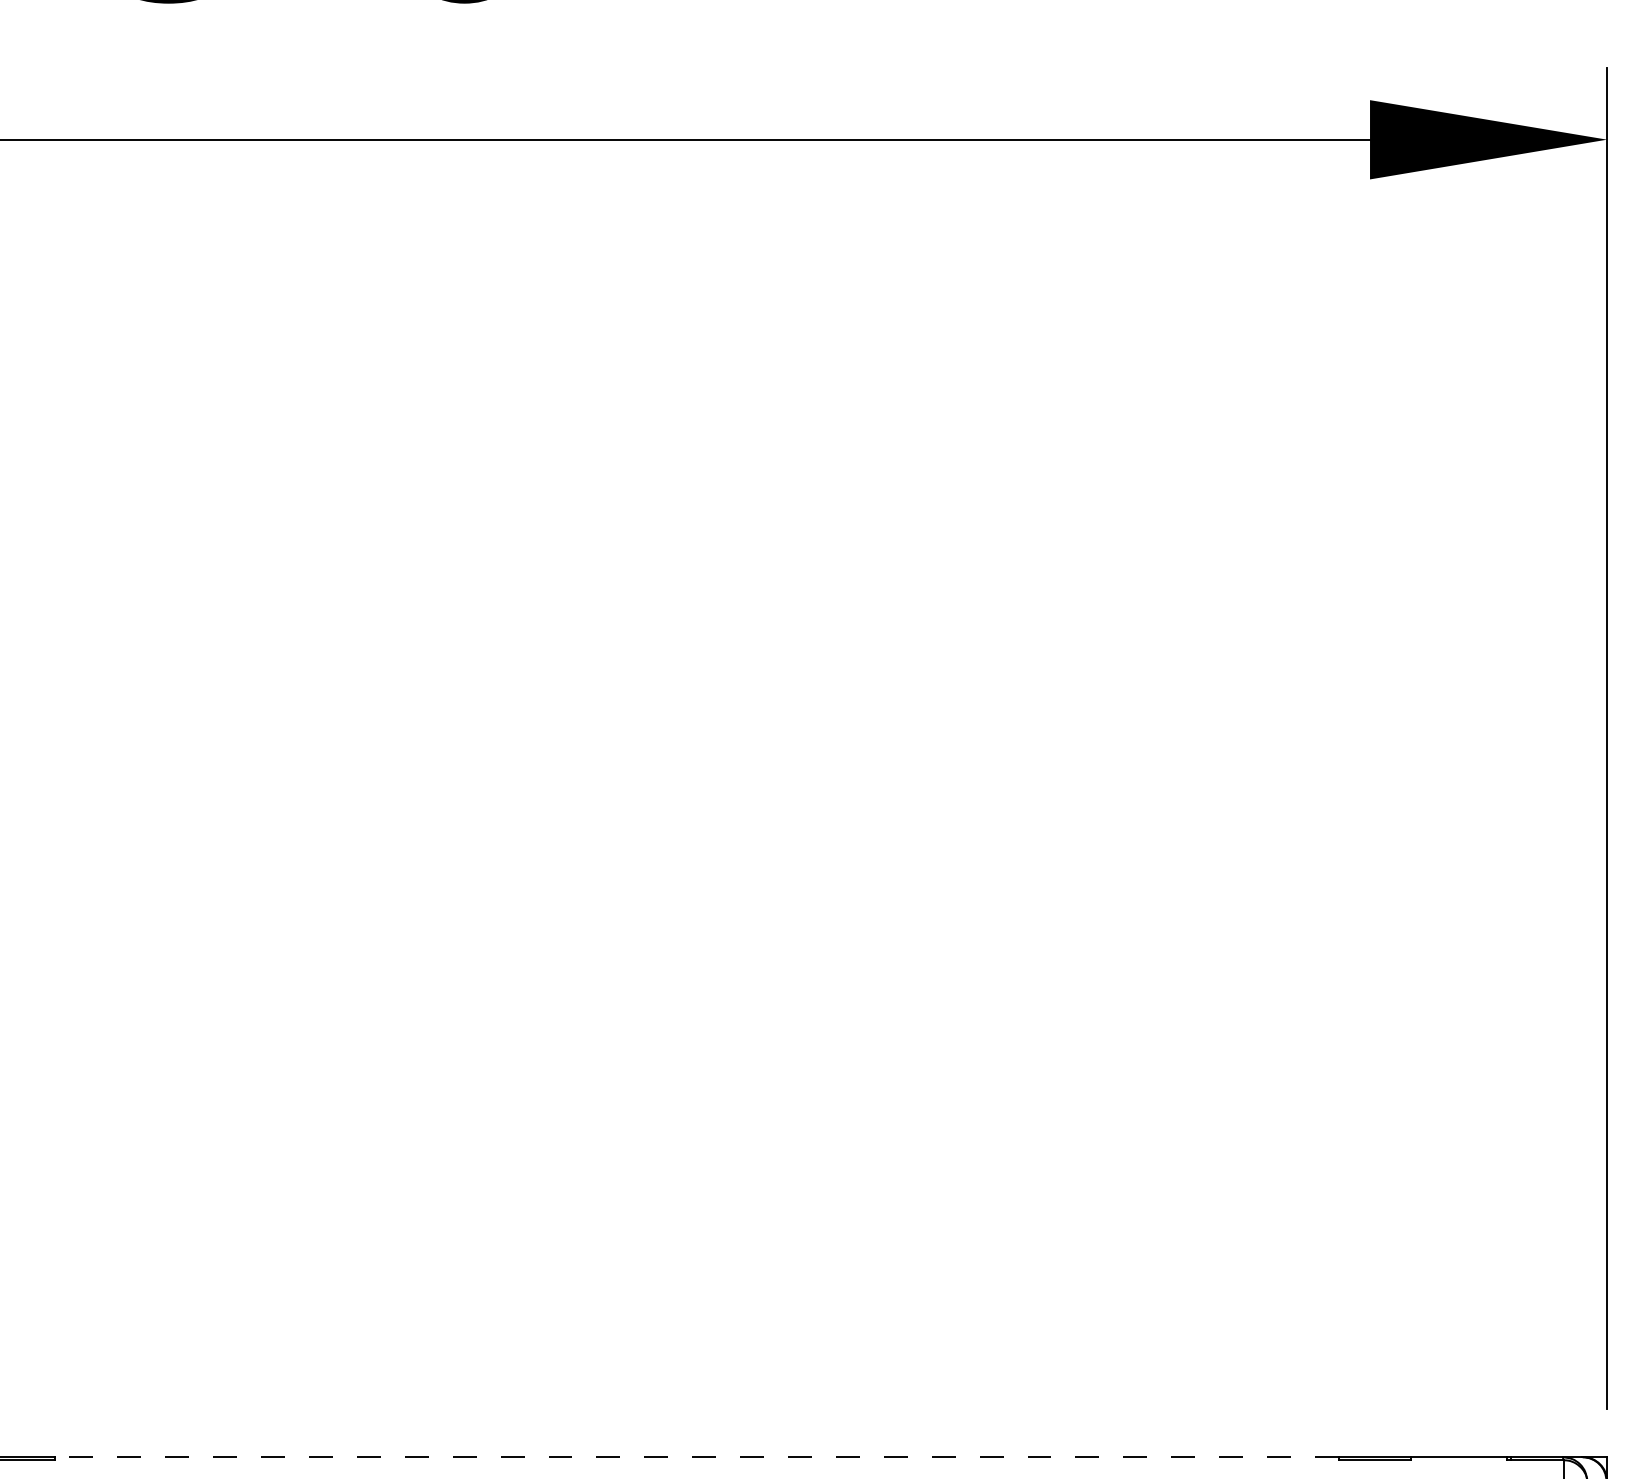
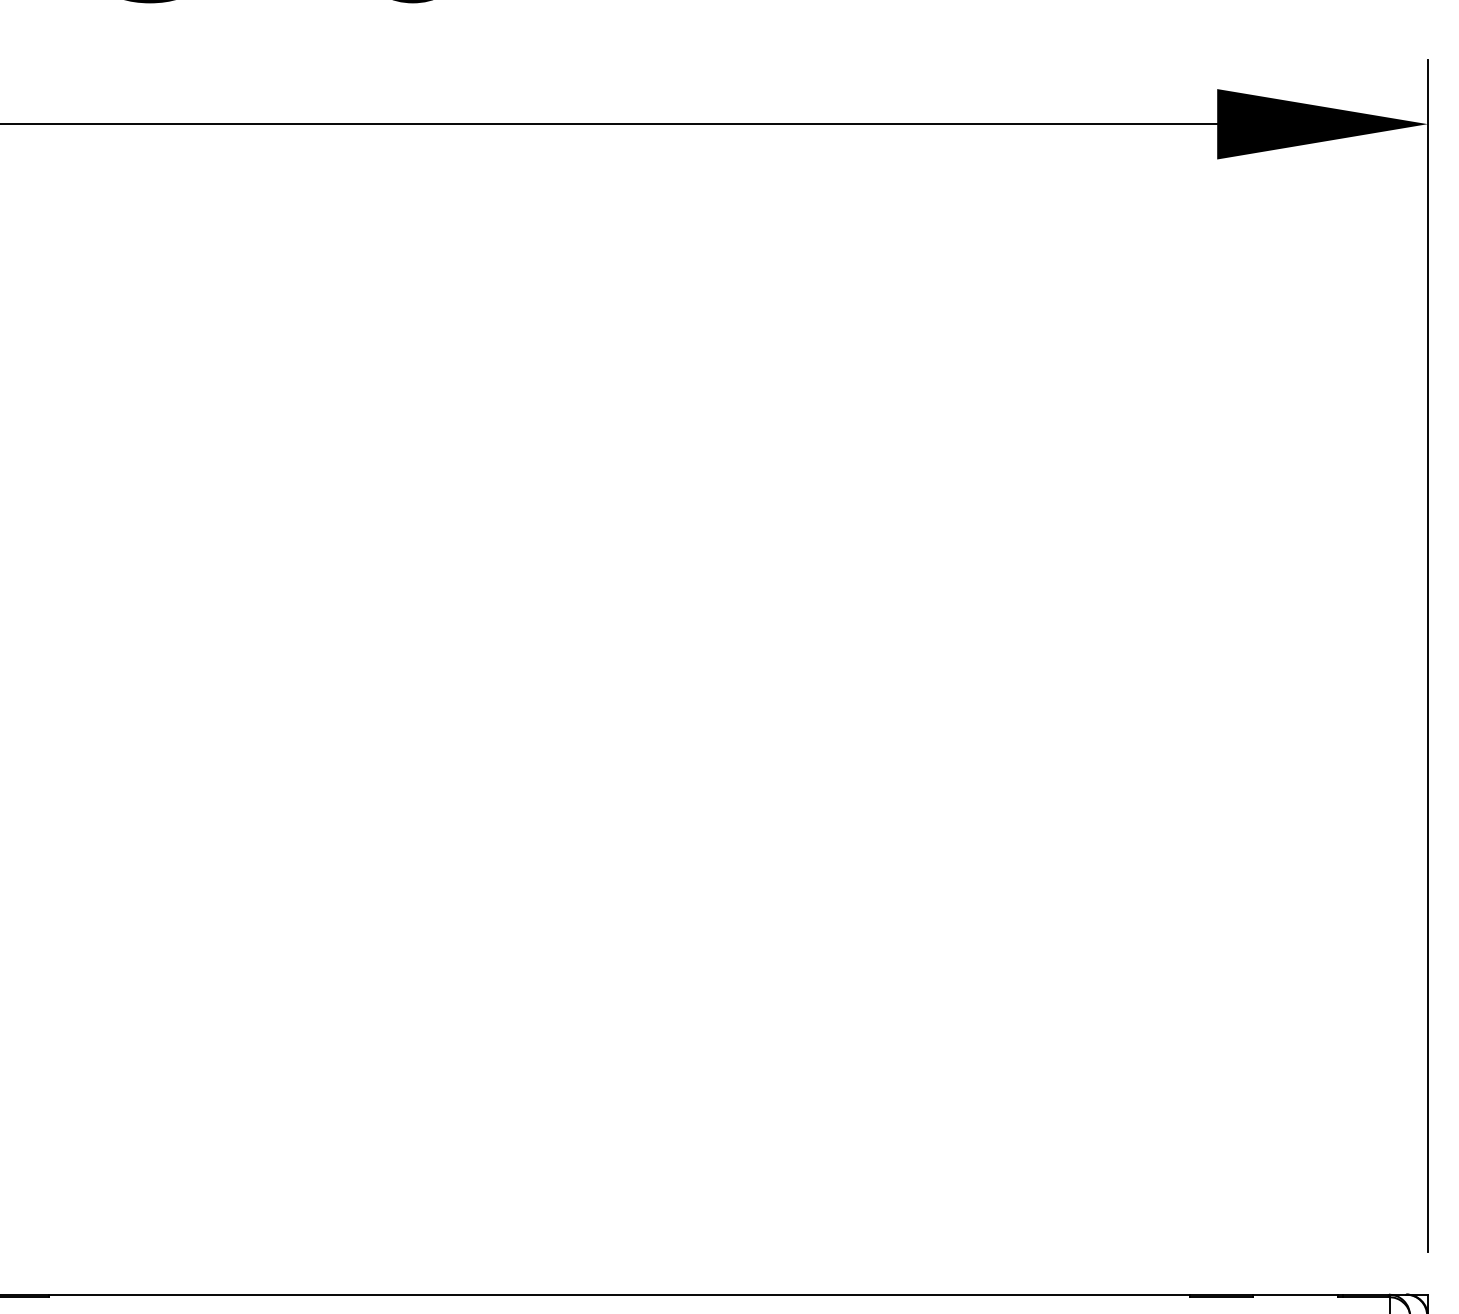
line: (696, 1457) -> (618, 1294), dashed -> solid

